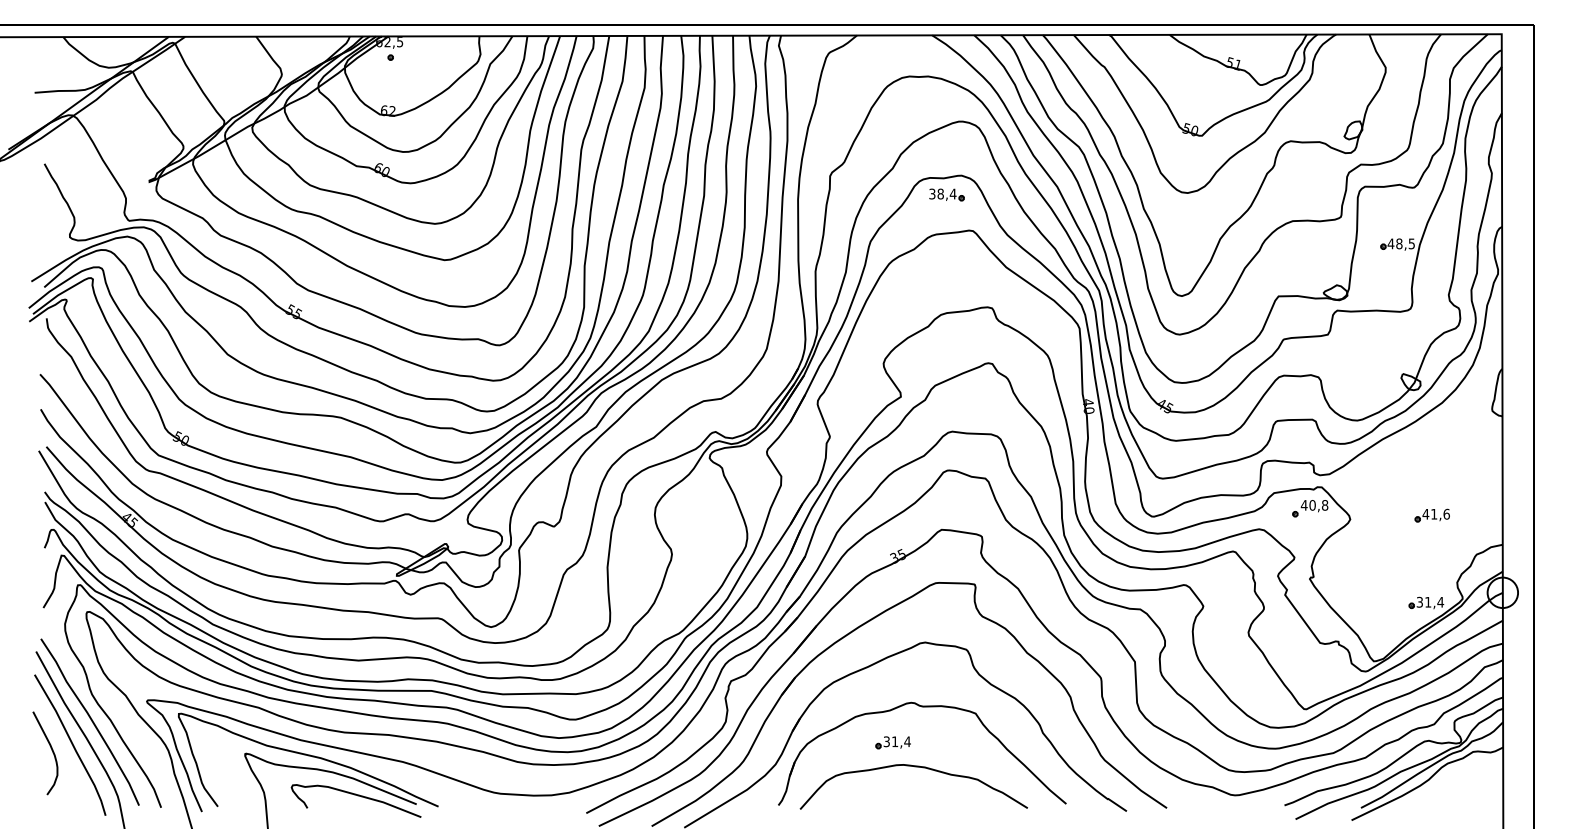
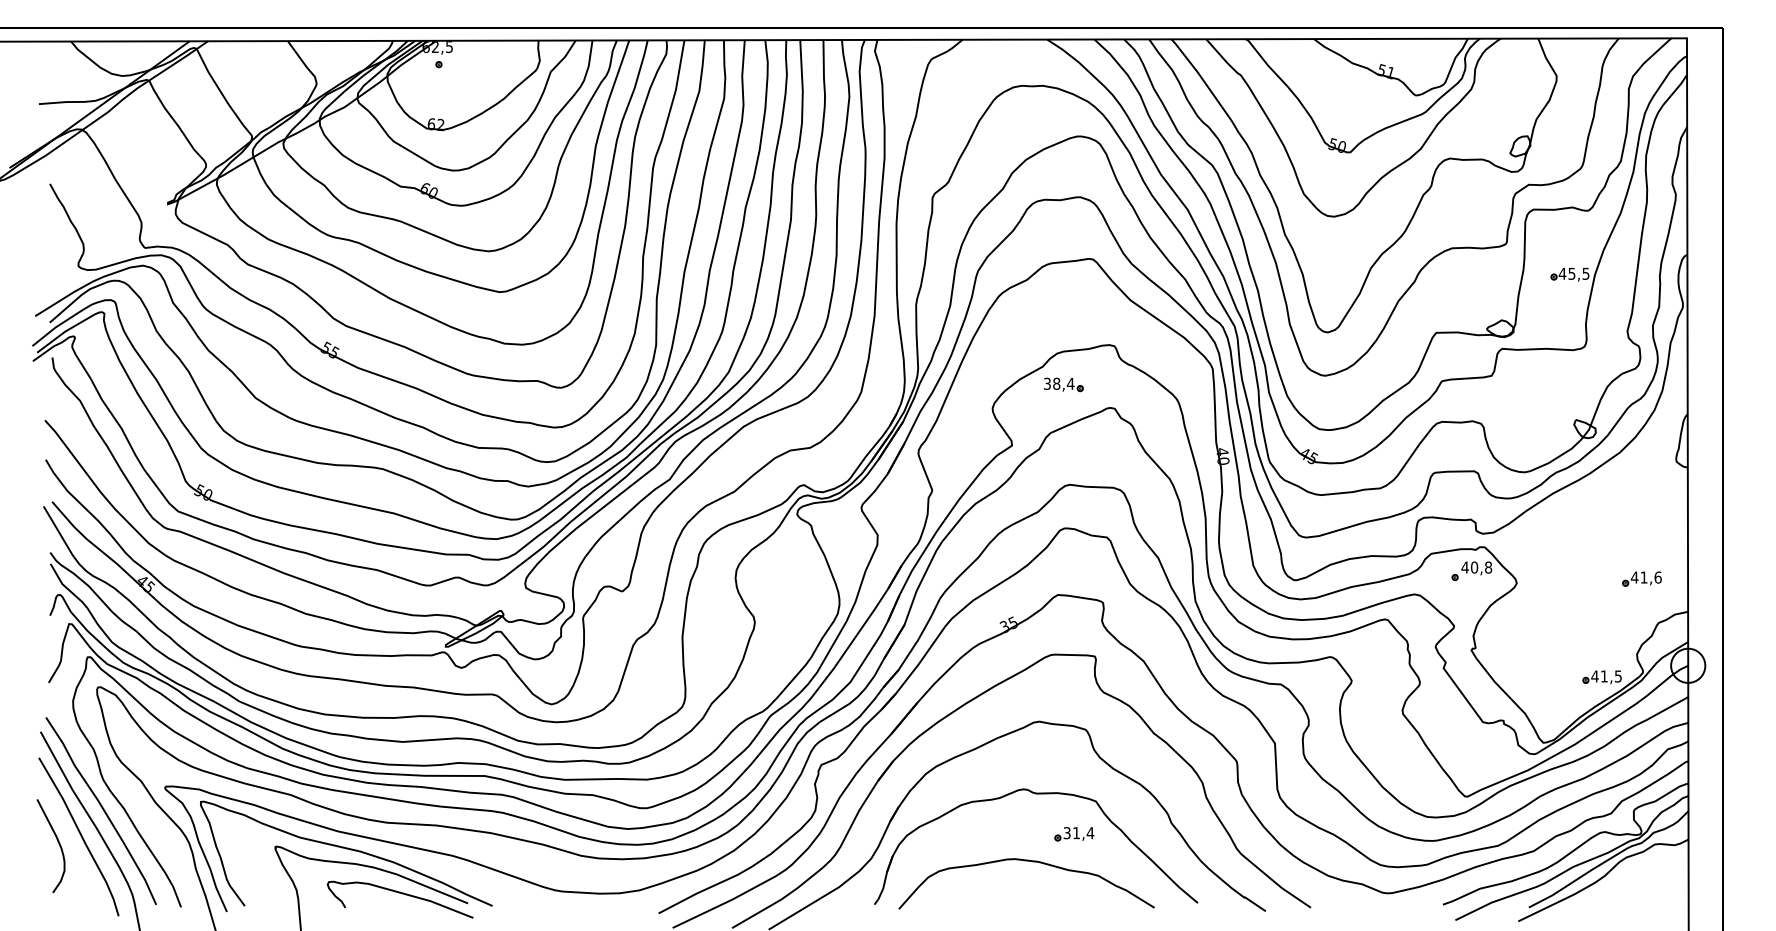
part: (946, 194) -> (1063, 384), moved
text: (1398, 243) -> (1571, 273), 48,5 -> 45,5
part: (1431, 515) -> (1641, 578), moved
text: (1430, 602) -> (1606, 676), 31,4 -> 41,5
part: (893, 742) -> (1074, 834), moved

